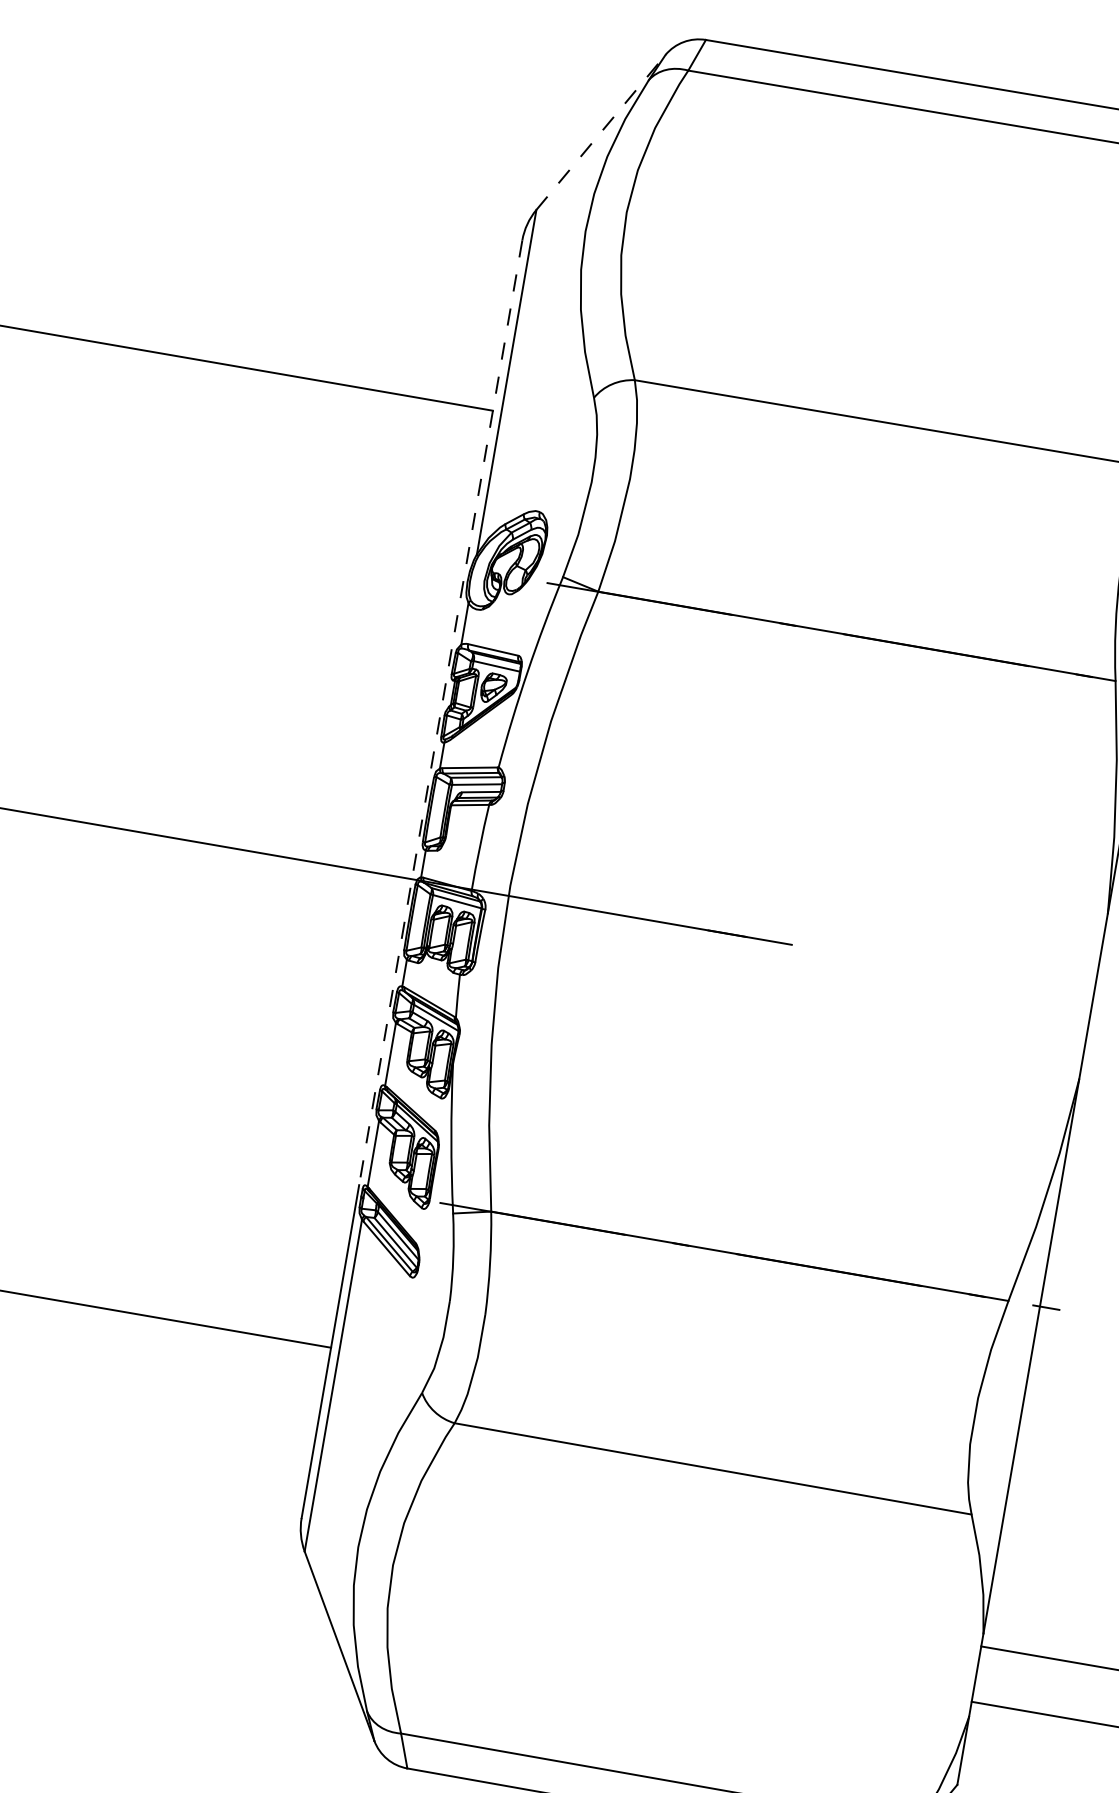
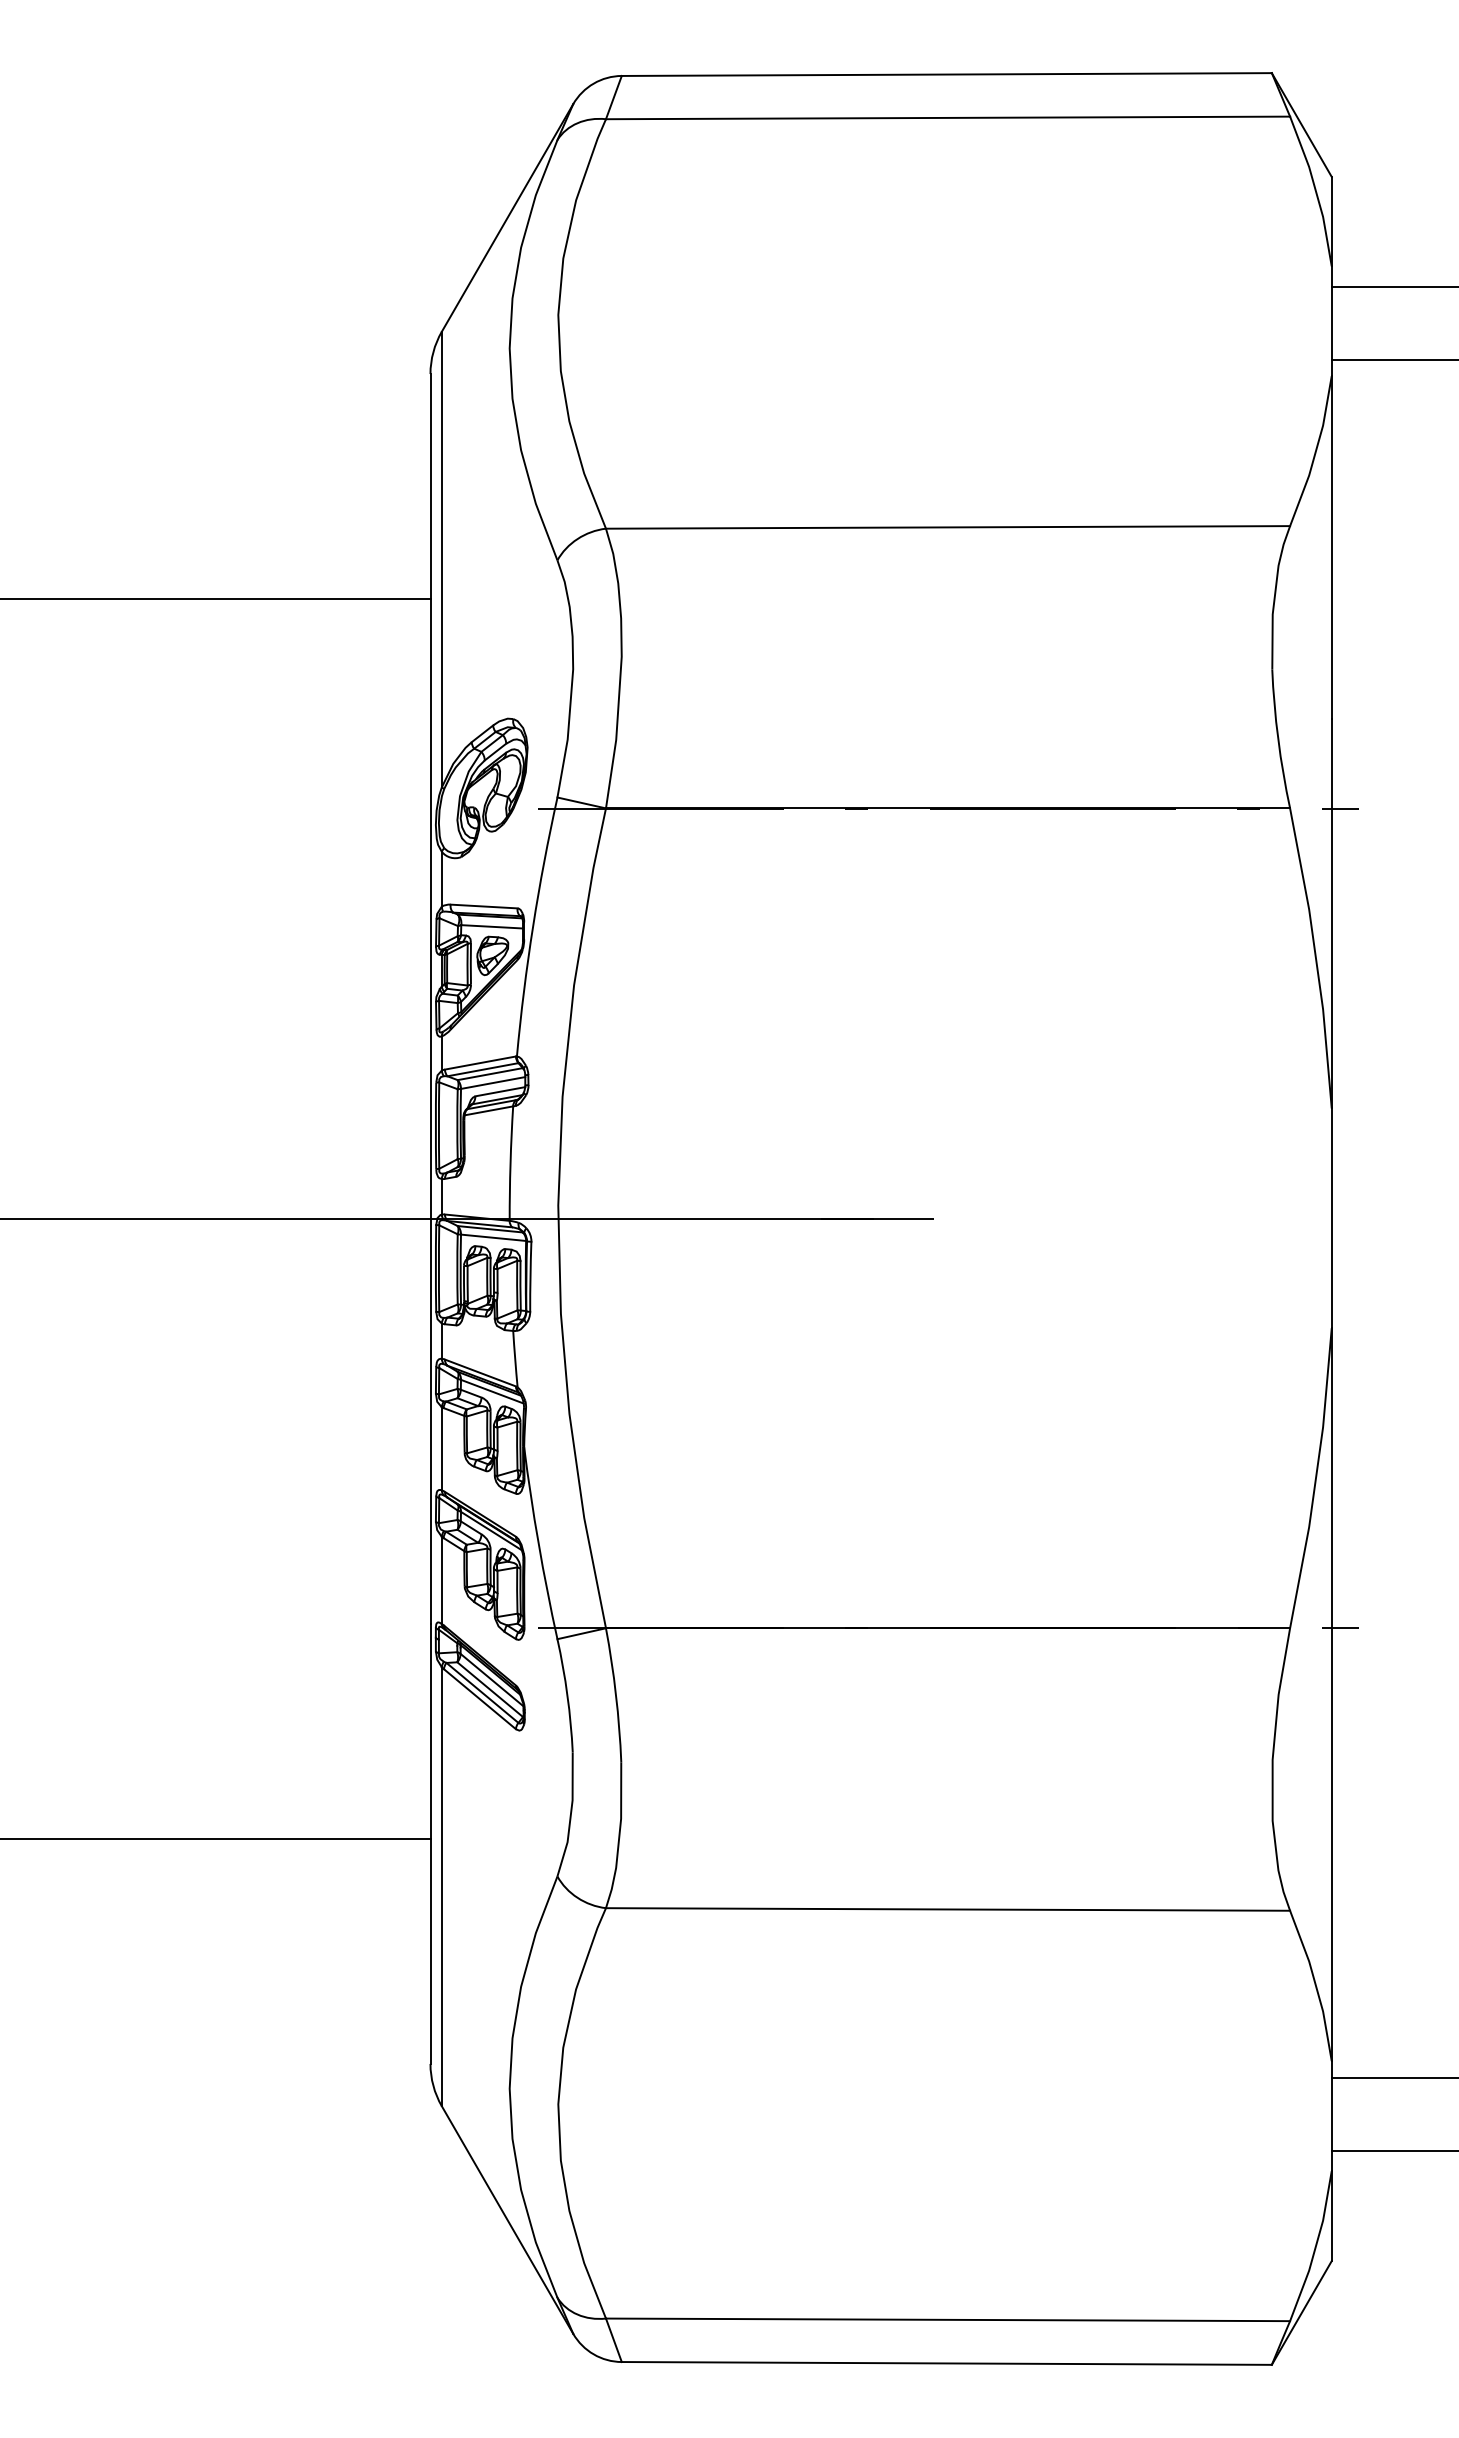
line: (601, 132) -> (507, 217), dashed -> solid
line: (440, 712) -> (430, 998), dashed -> solid

